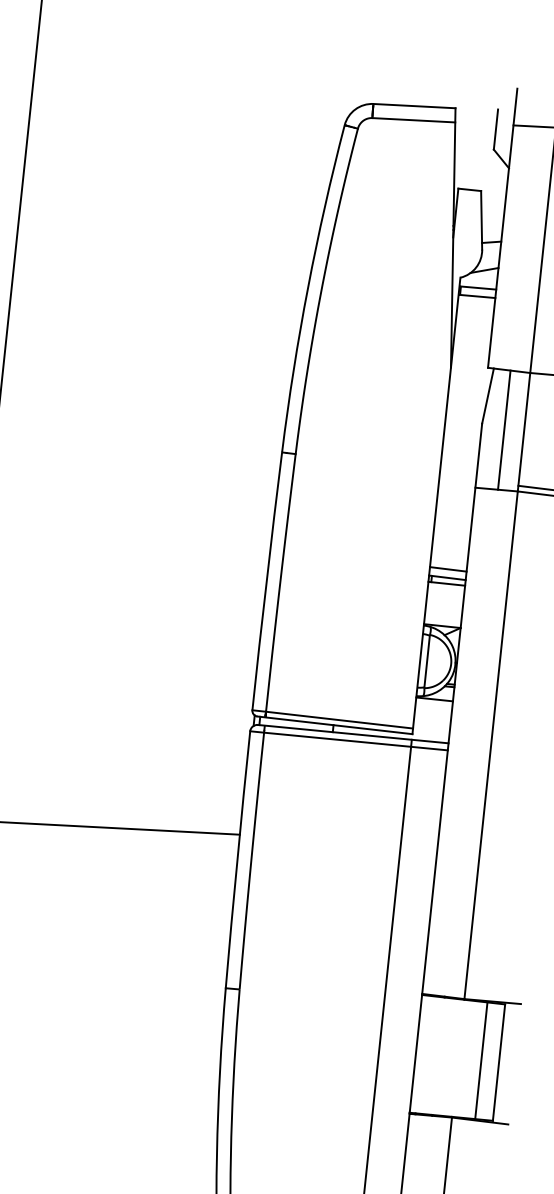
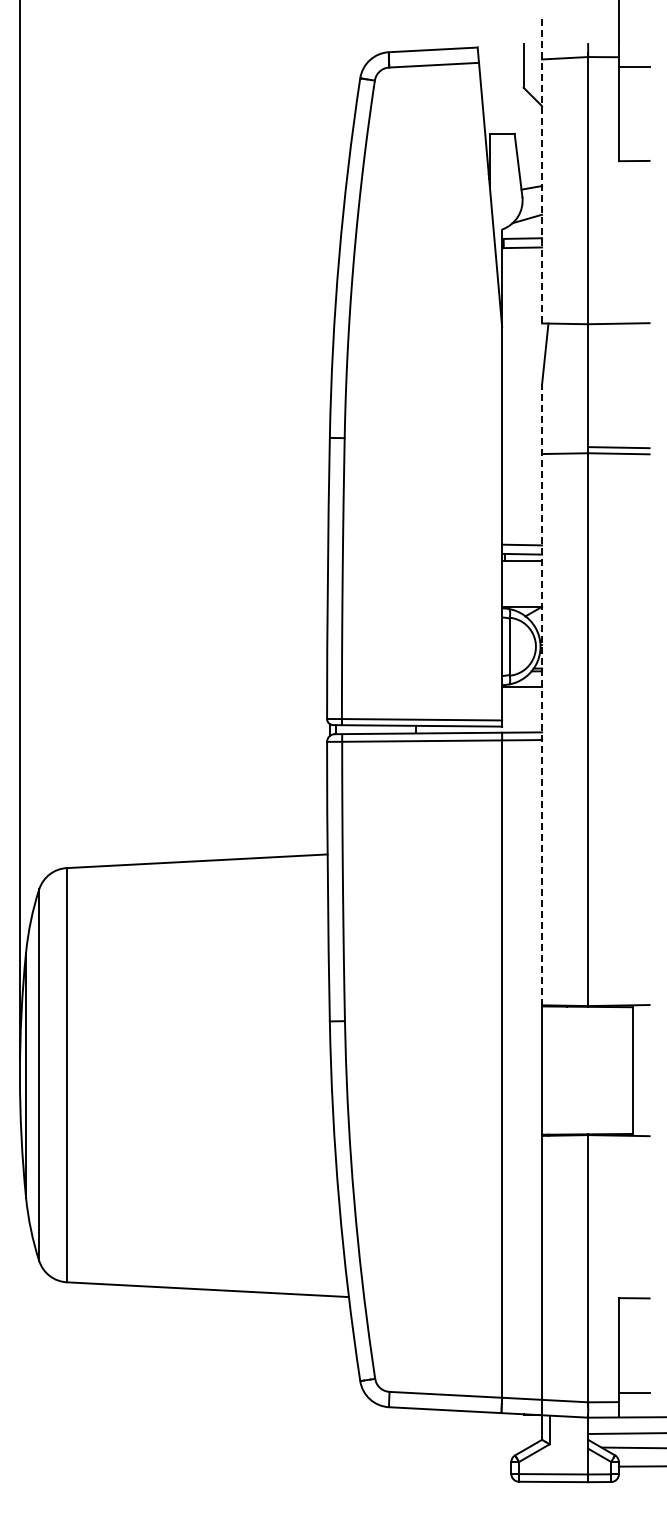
line: (503, 228) -> (542, 171), solid -> dashed
line: (504, 429) -> (566, 388), removed
line: (452, 708) -> (542, 694), solid -> dashed
line: (481, 1060) -> (613, 1070), removed

